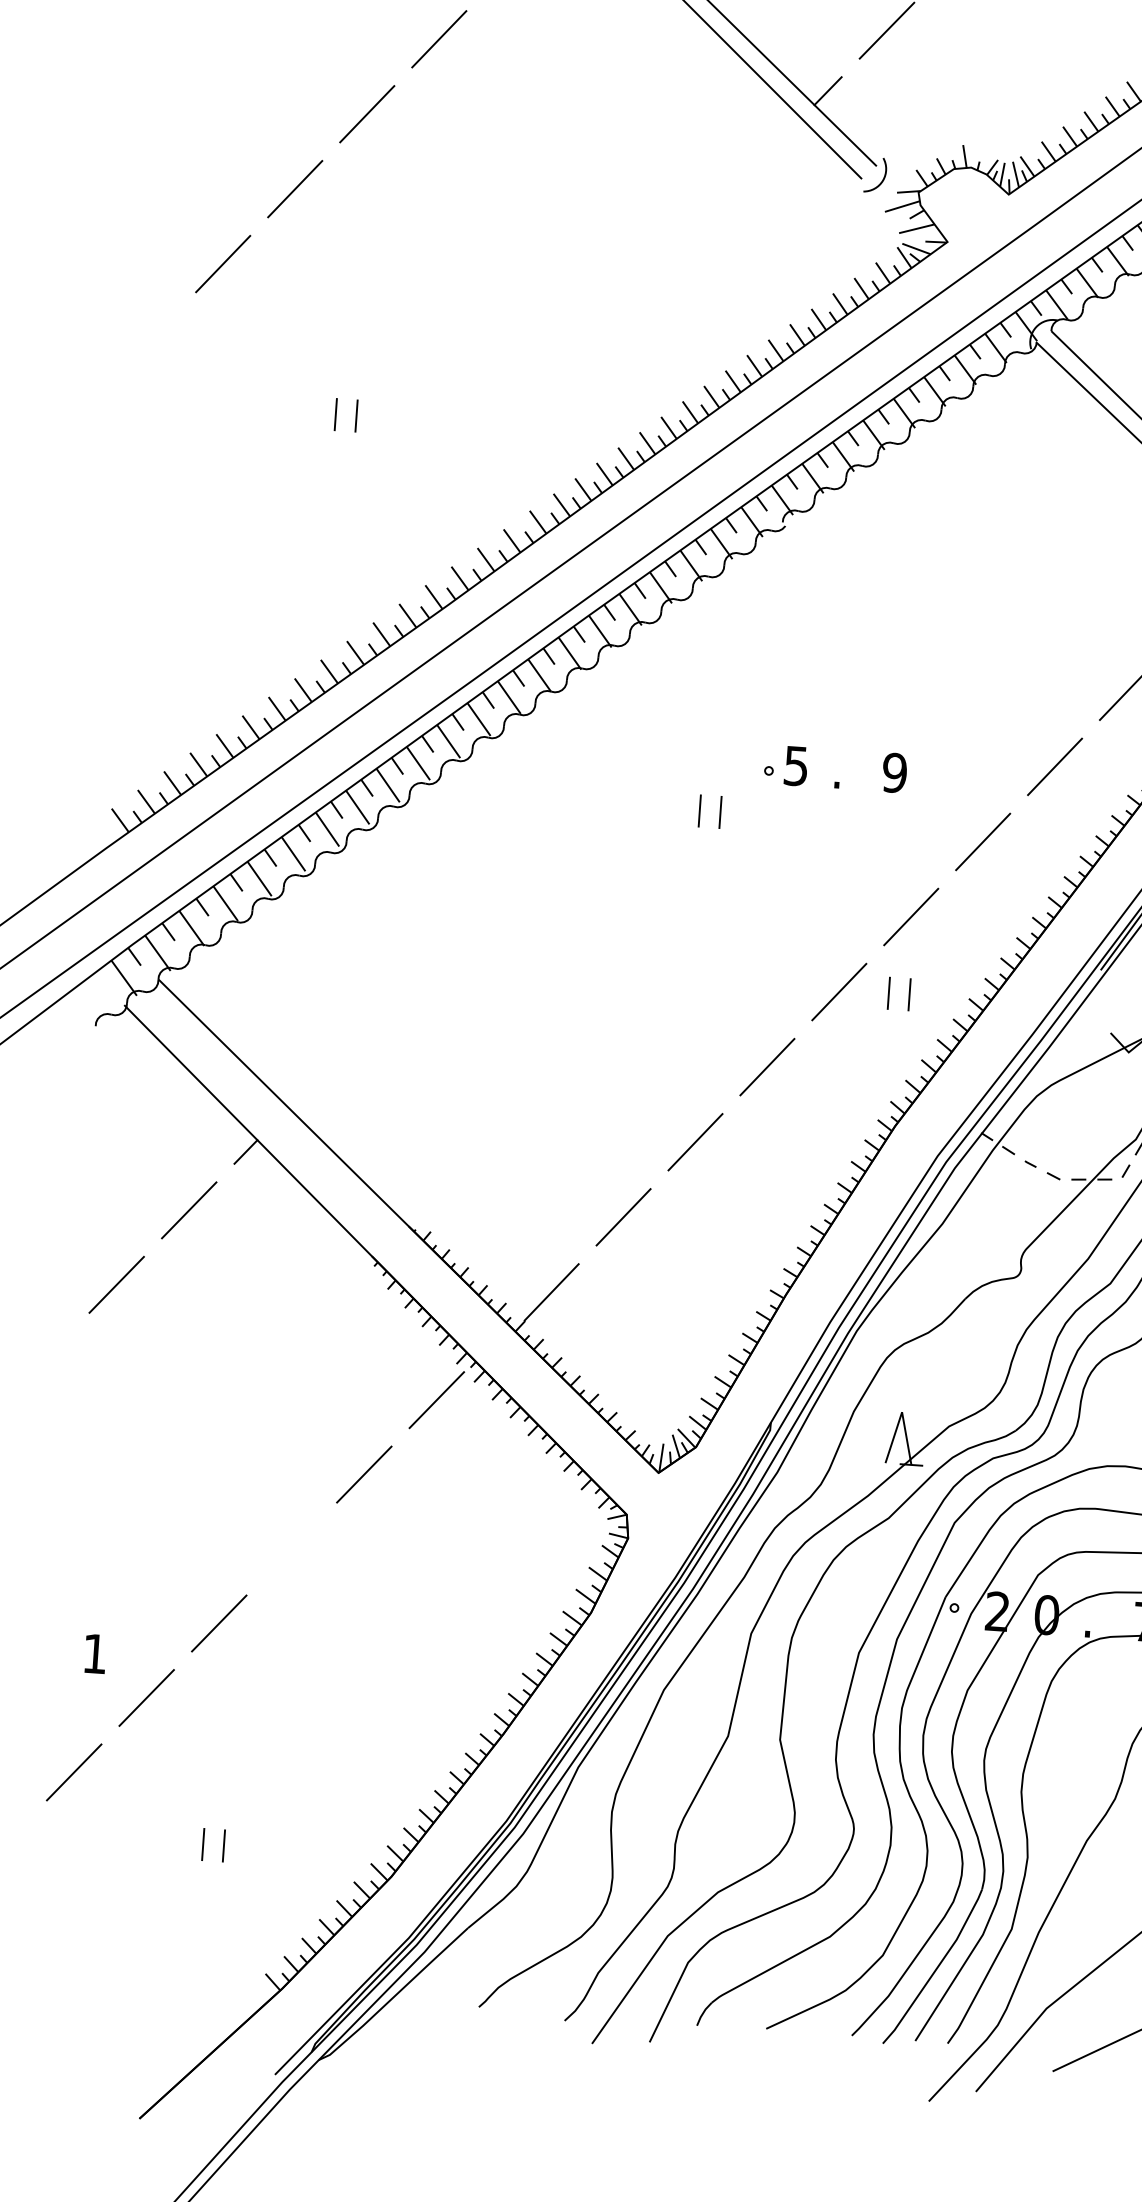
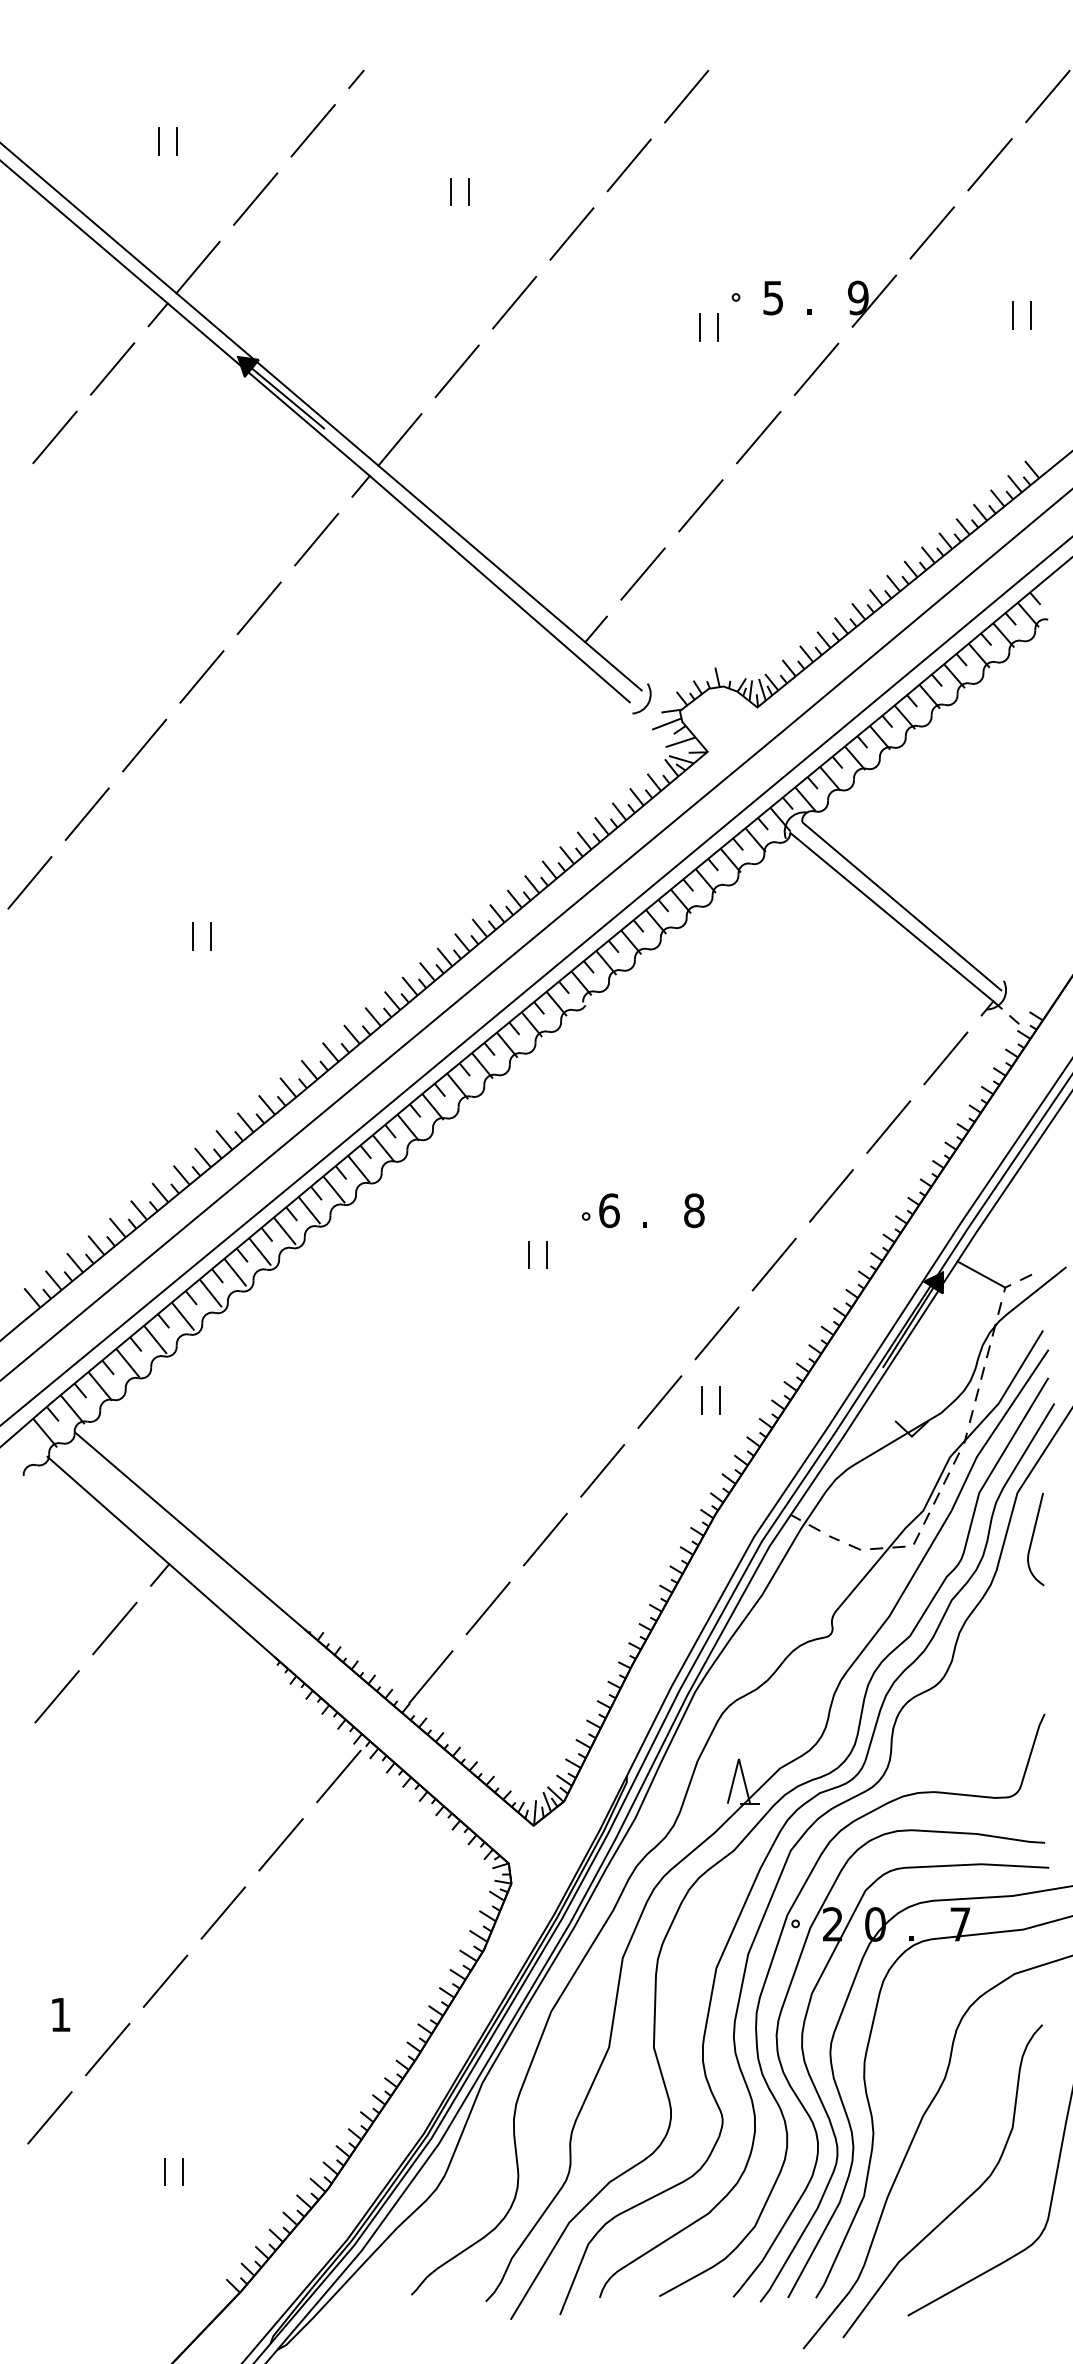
line: (150, 338) -> (29, 882), added
text: (796, 765) -> (609, 1210), 5 -> 6
text: (893, 772) -> (693, 1210), 9 -> 8
line: (290, 1548) -> (222, 1912), added

